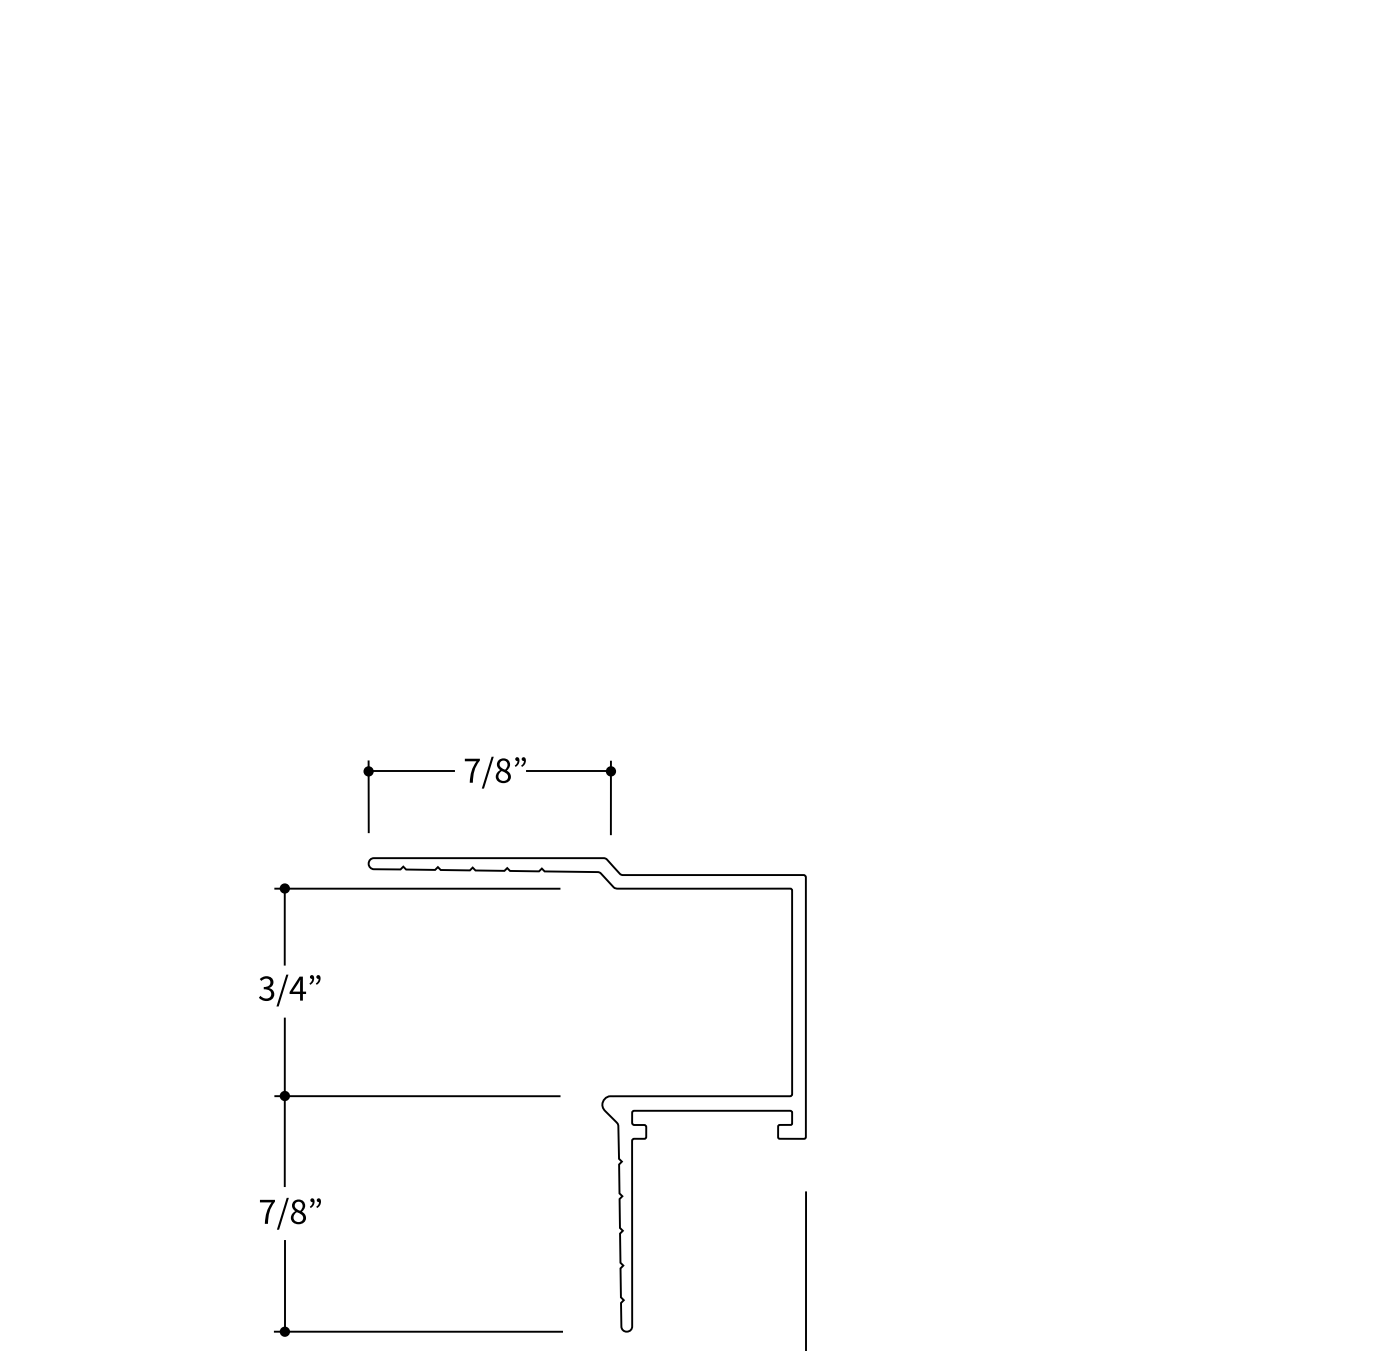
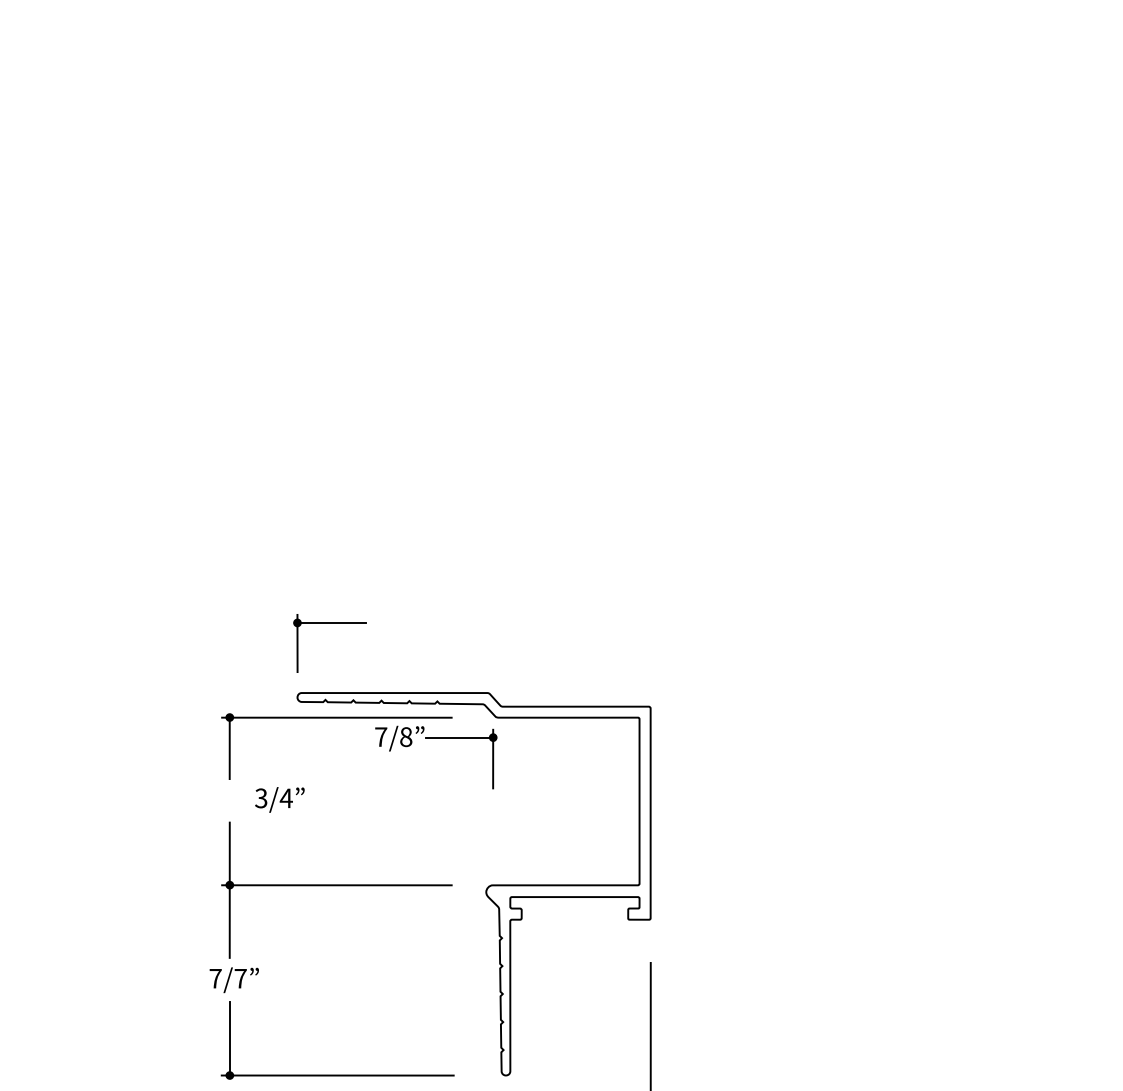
part: (539, 771) -> (435, 737), moved
text: (289, 990) -> (279, 799), moved
text: (297, 1211) -> (240, 978), 7/8 -> 7/7

